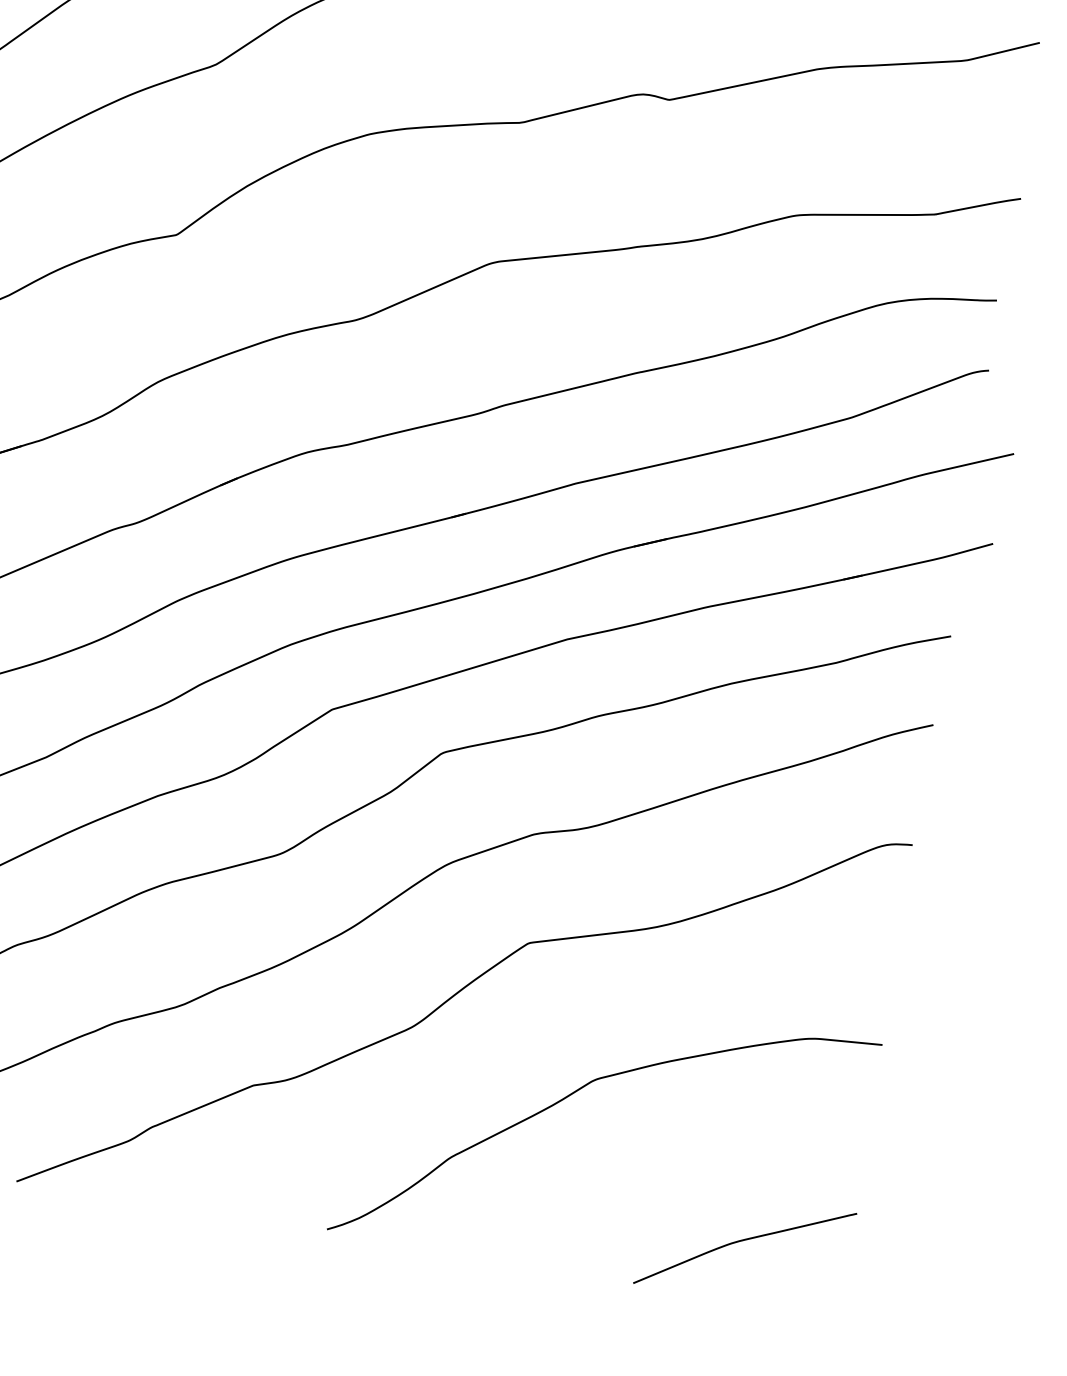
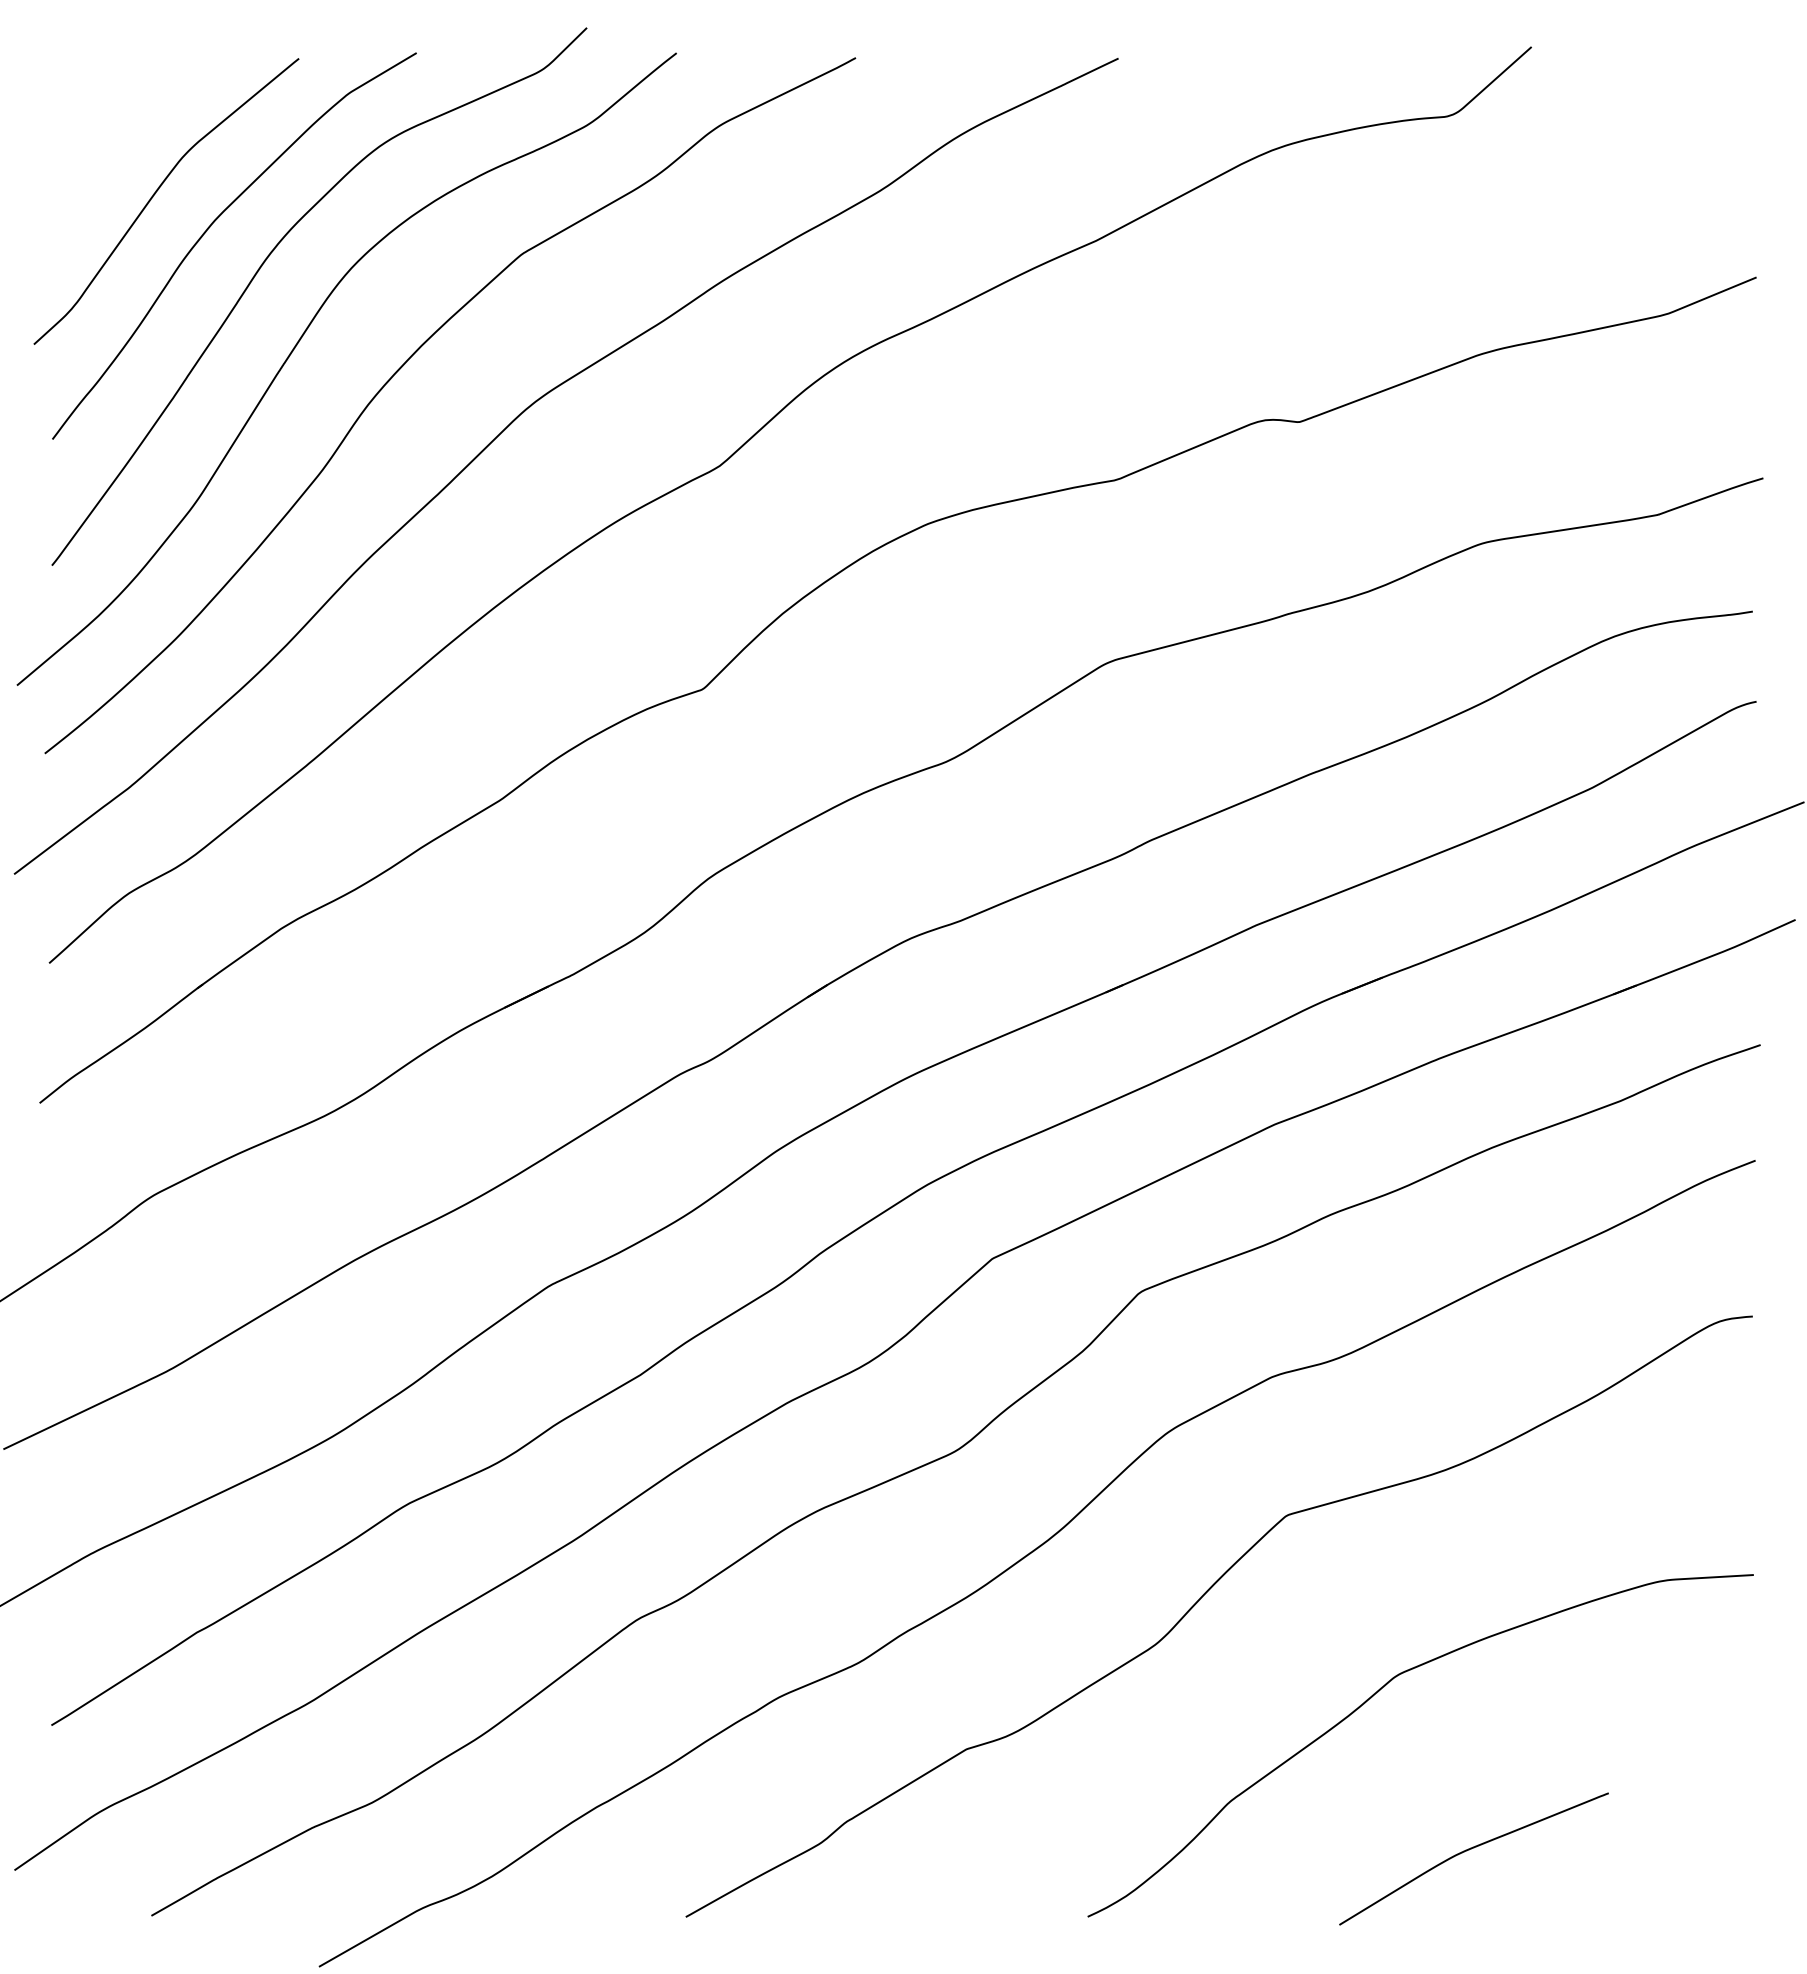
curve: (742, 1241) -> (1469, 1850), moved

